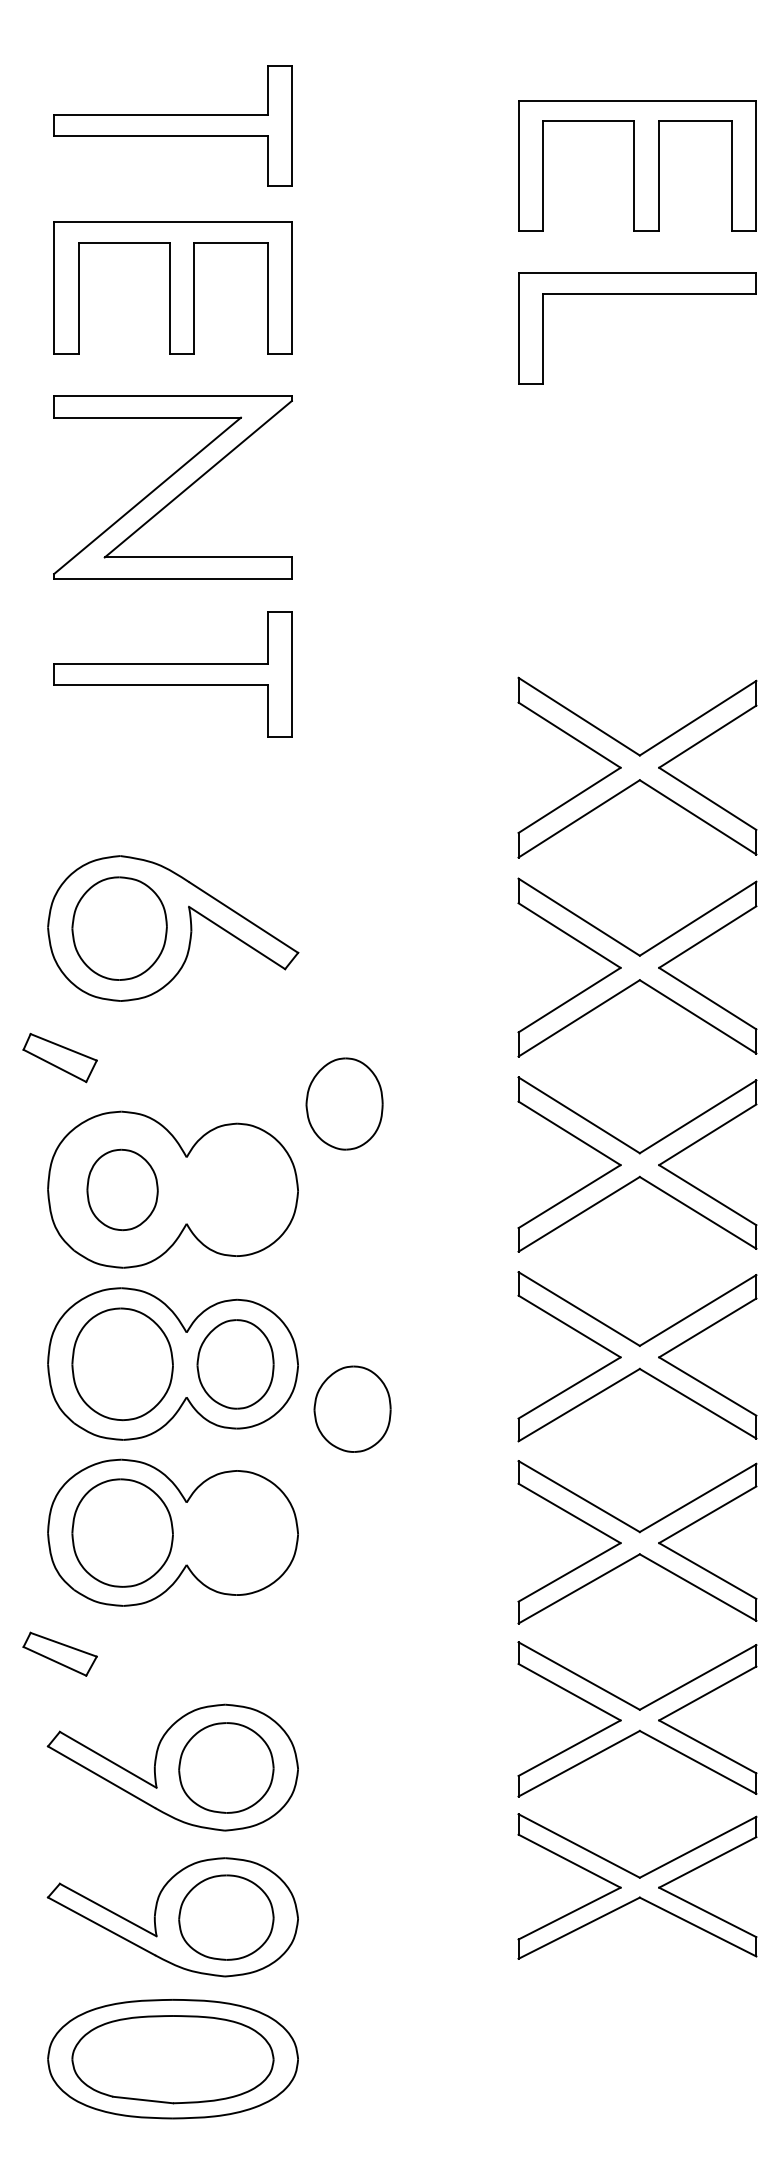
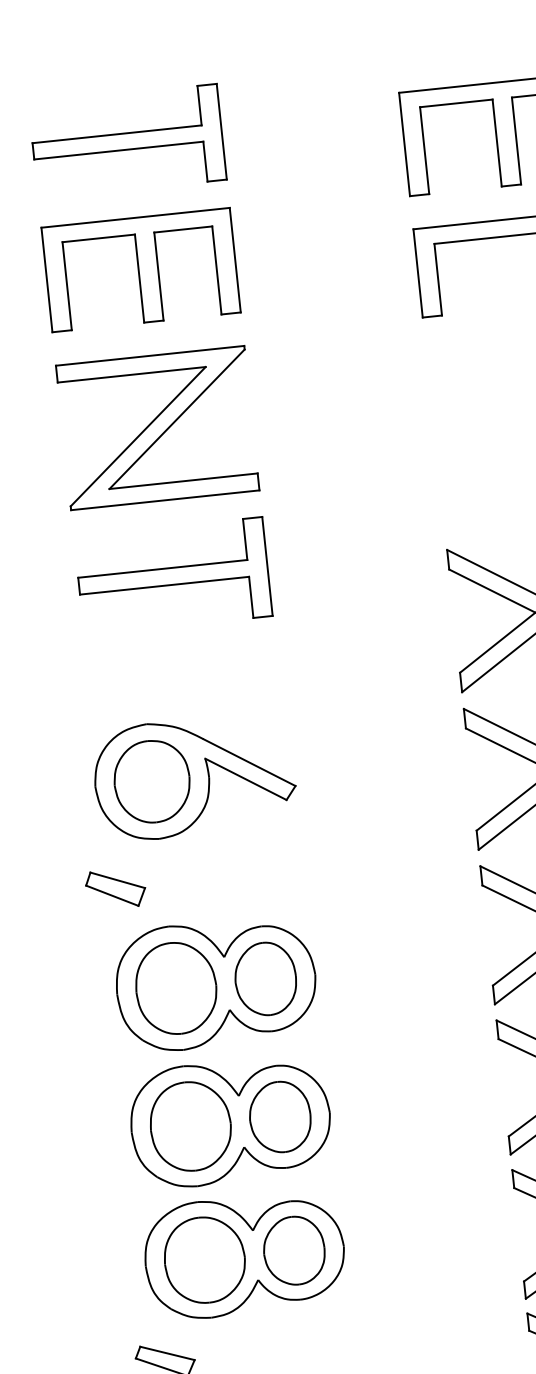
part: (344, 1103) -> (265, 978), moved
part: (122, 1189) -> (176, 988), size x1.43
part: (352, 1408) -> (294, 1250), moved

